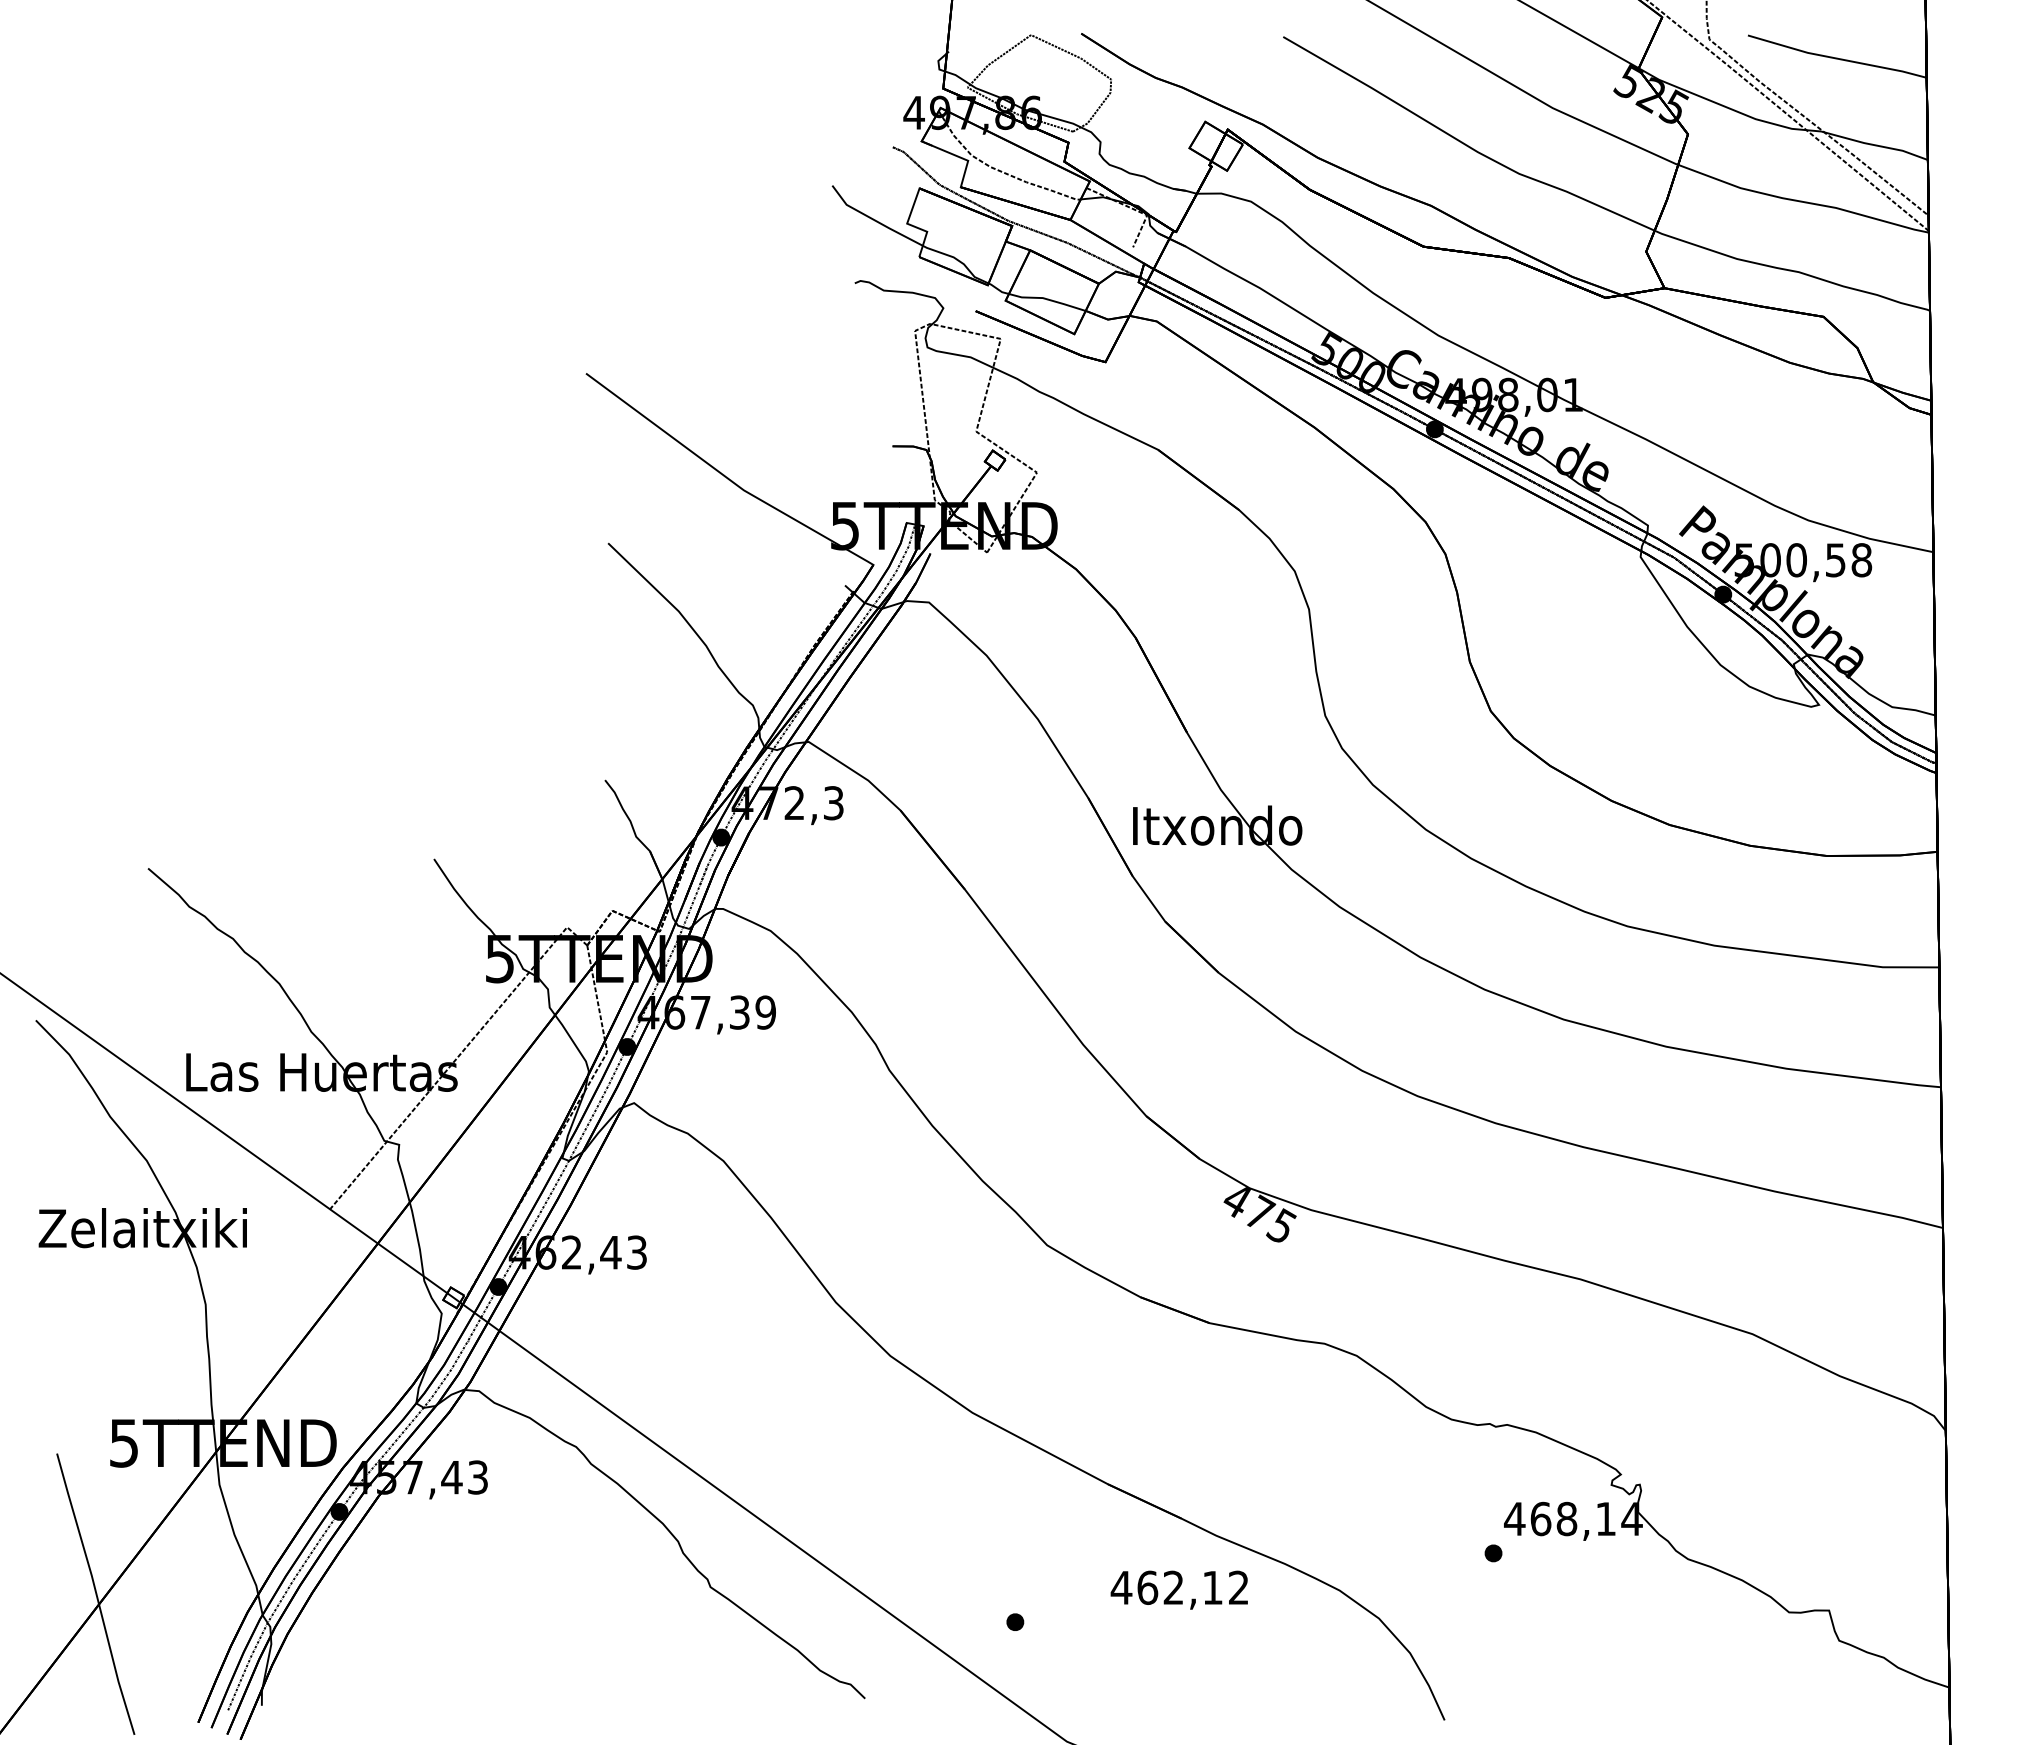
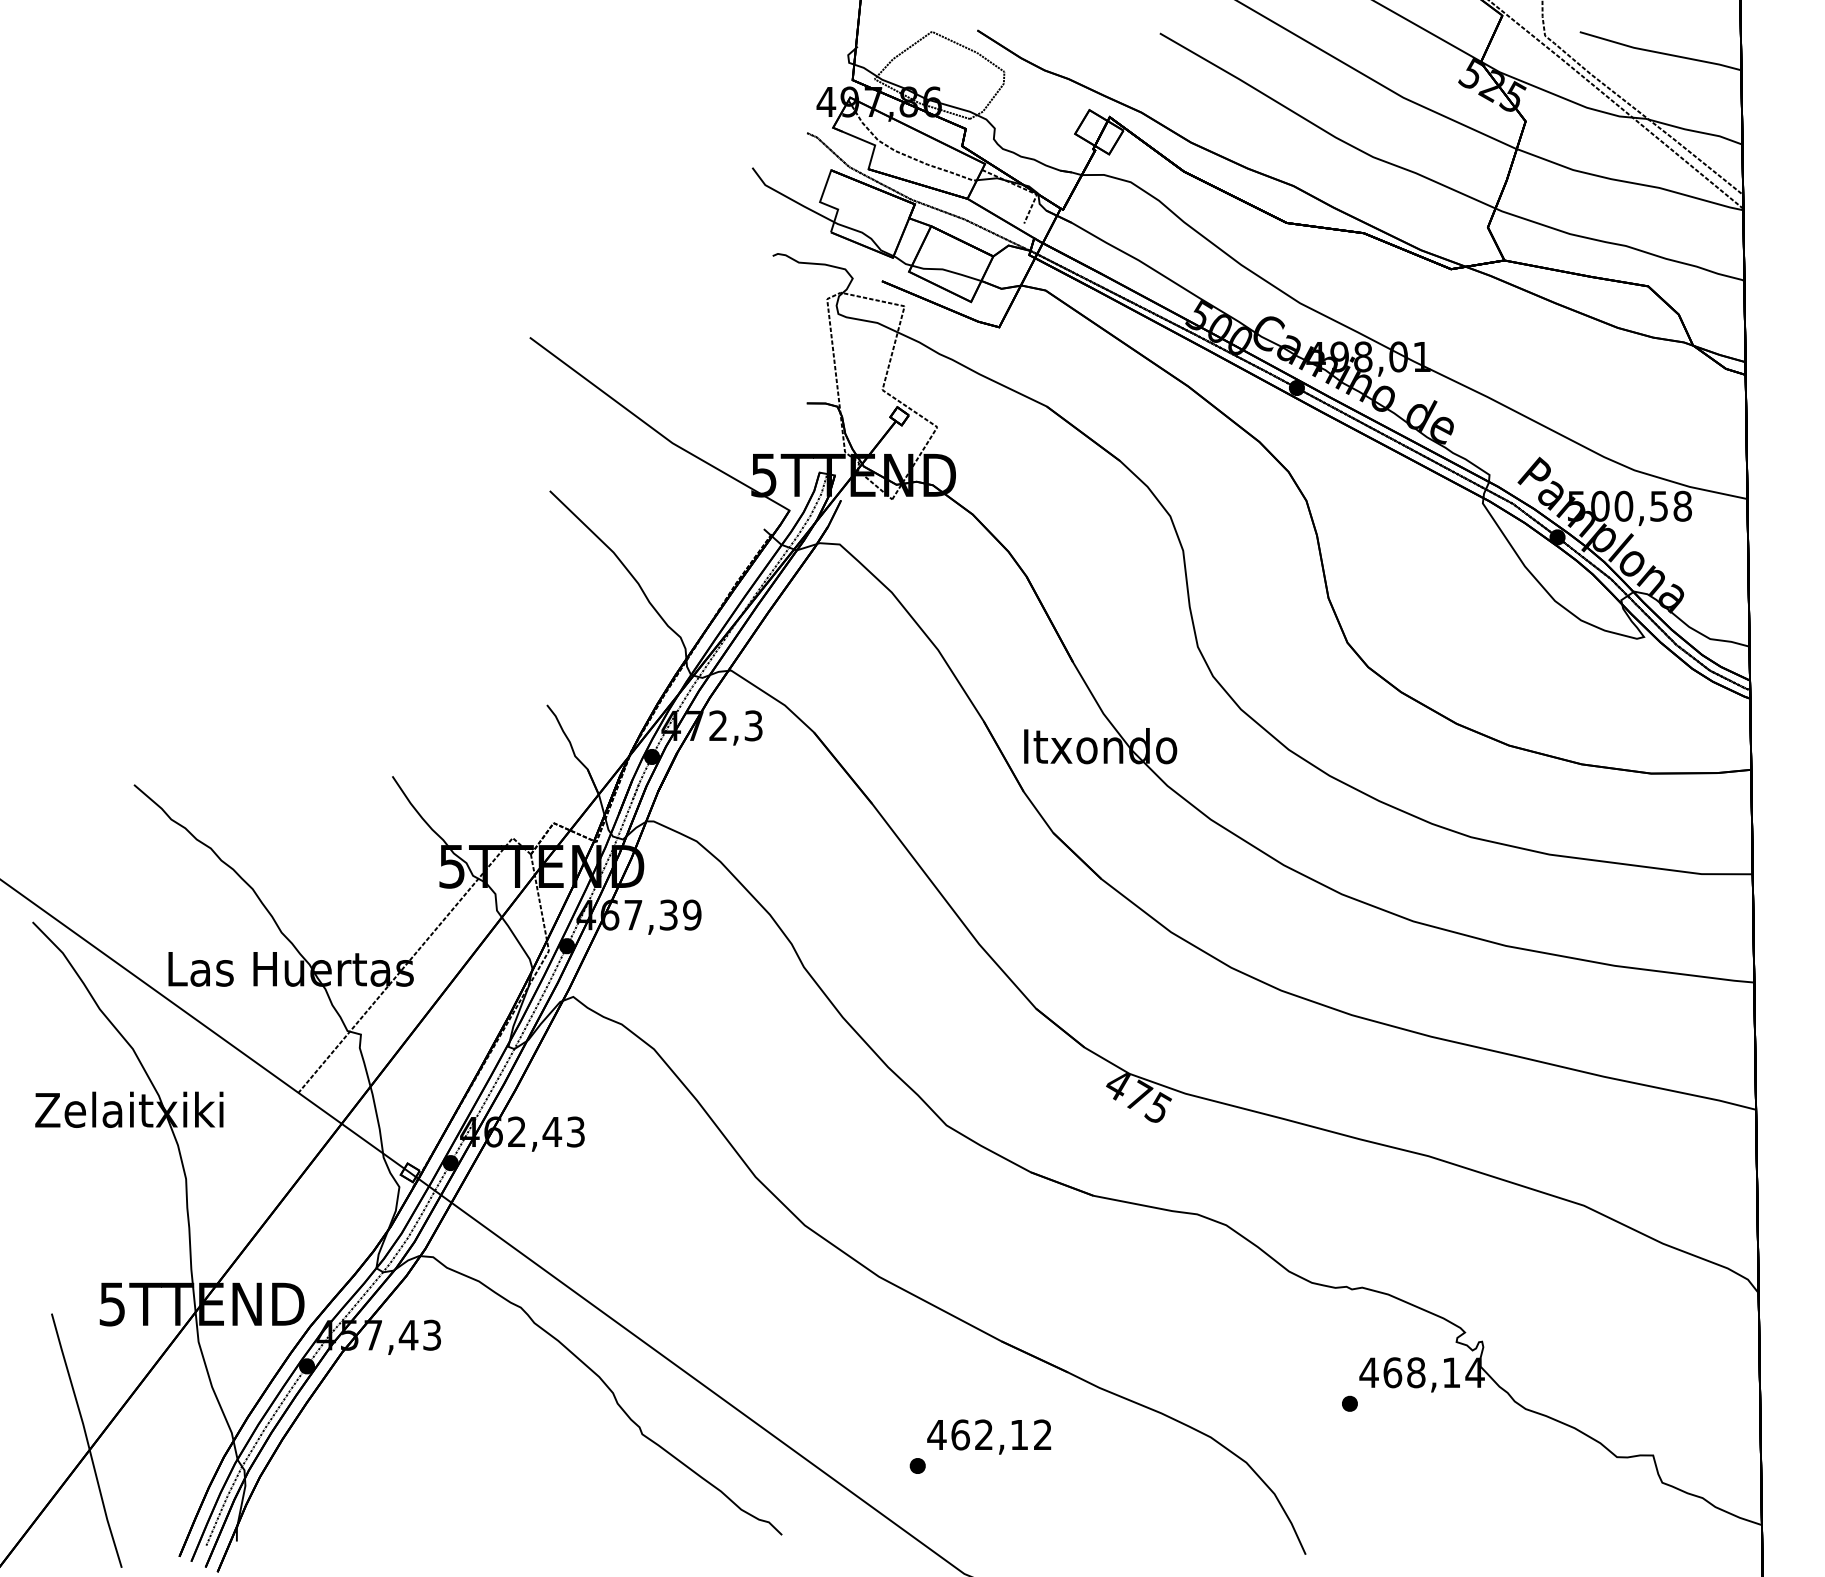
text: (1178, 1589) -> (988, 1436), moved

